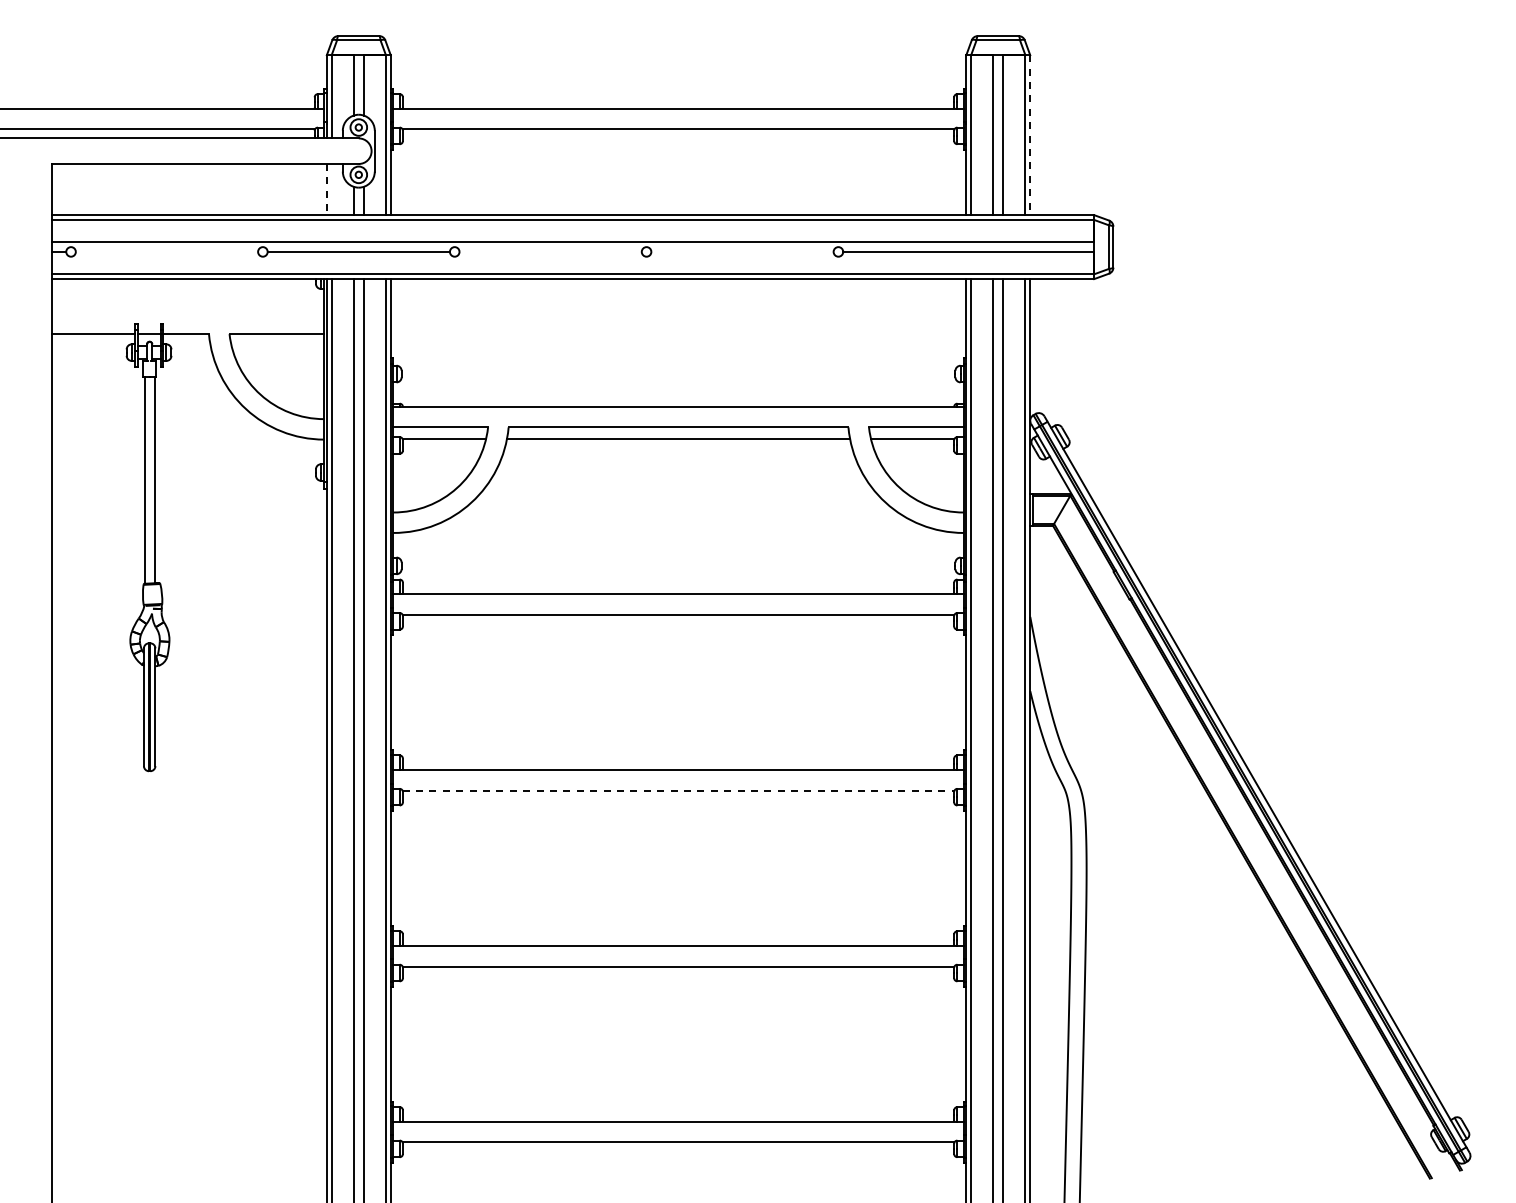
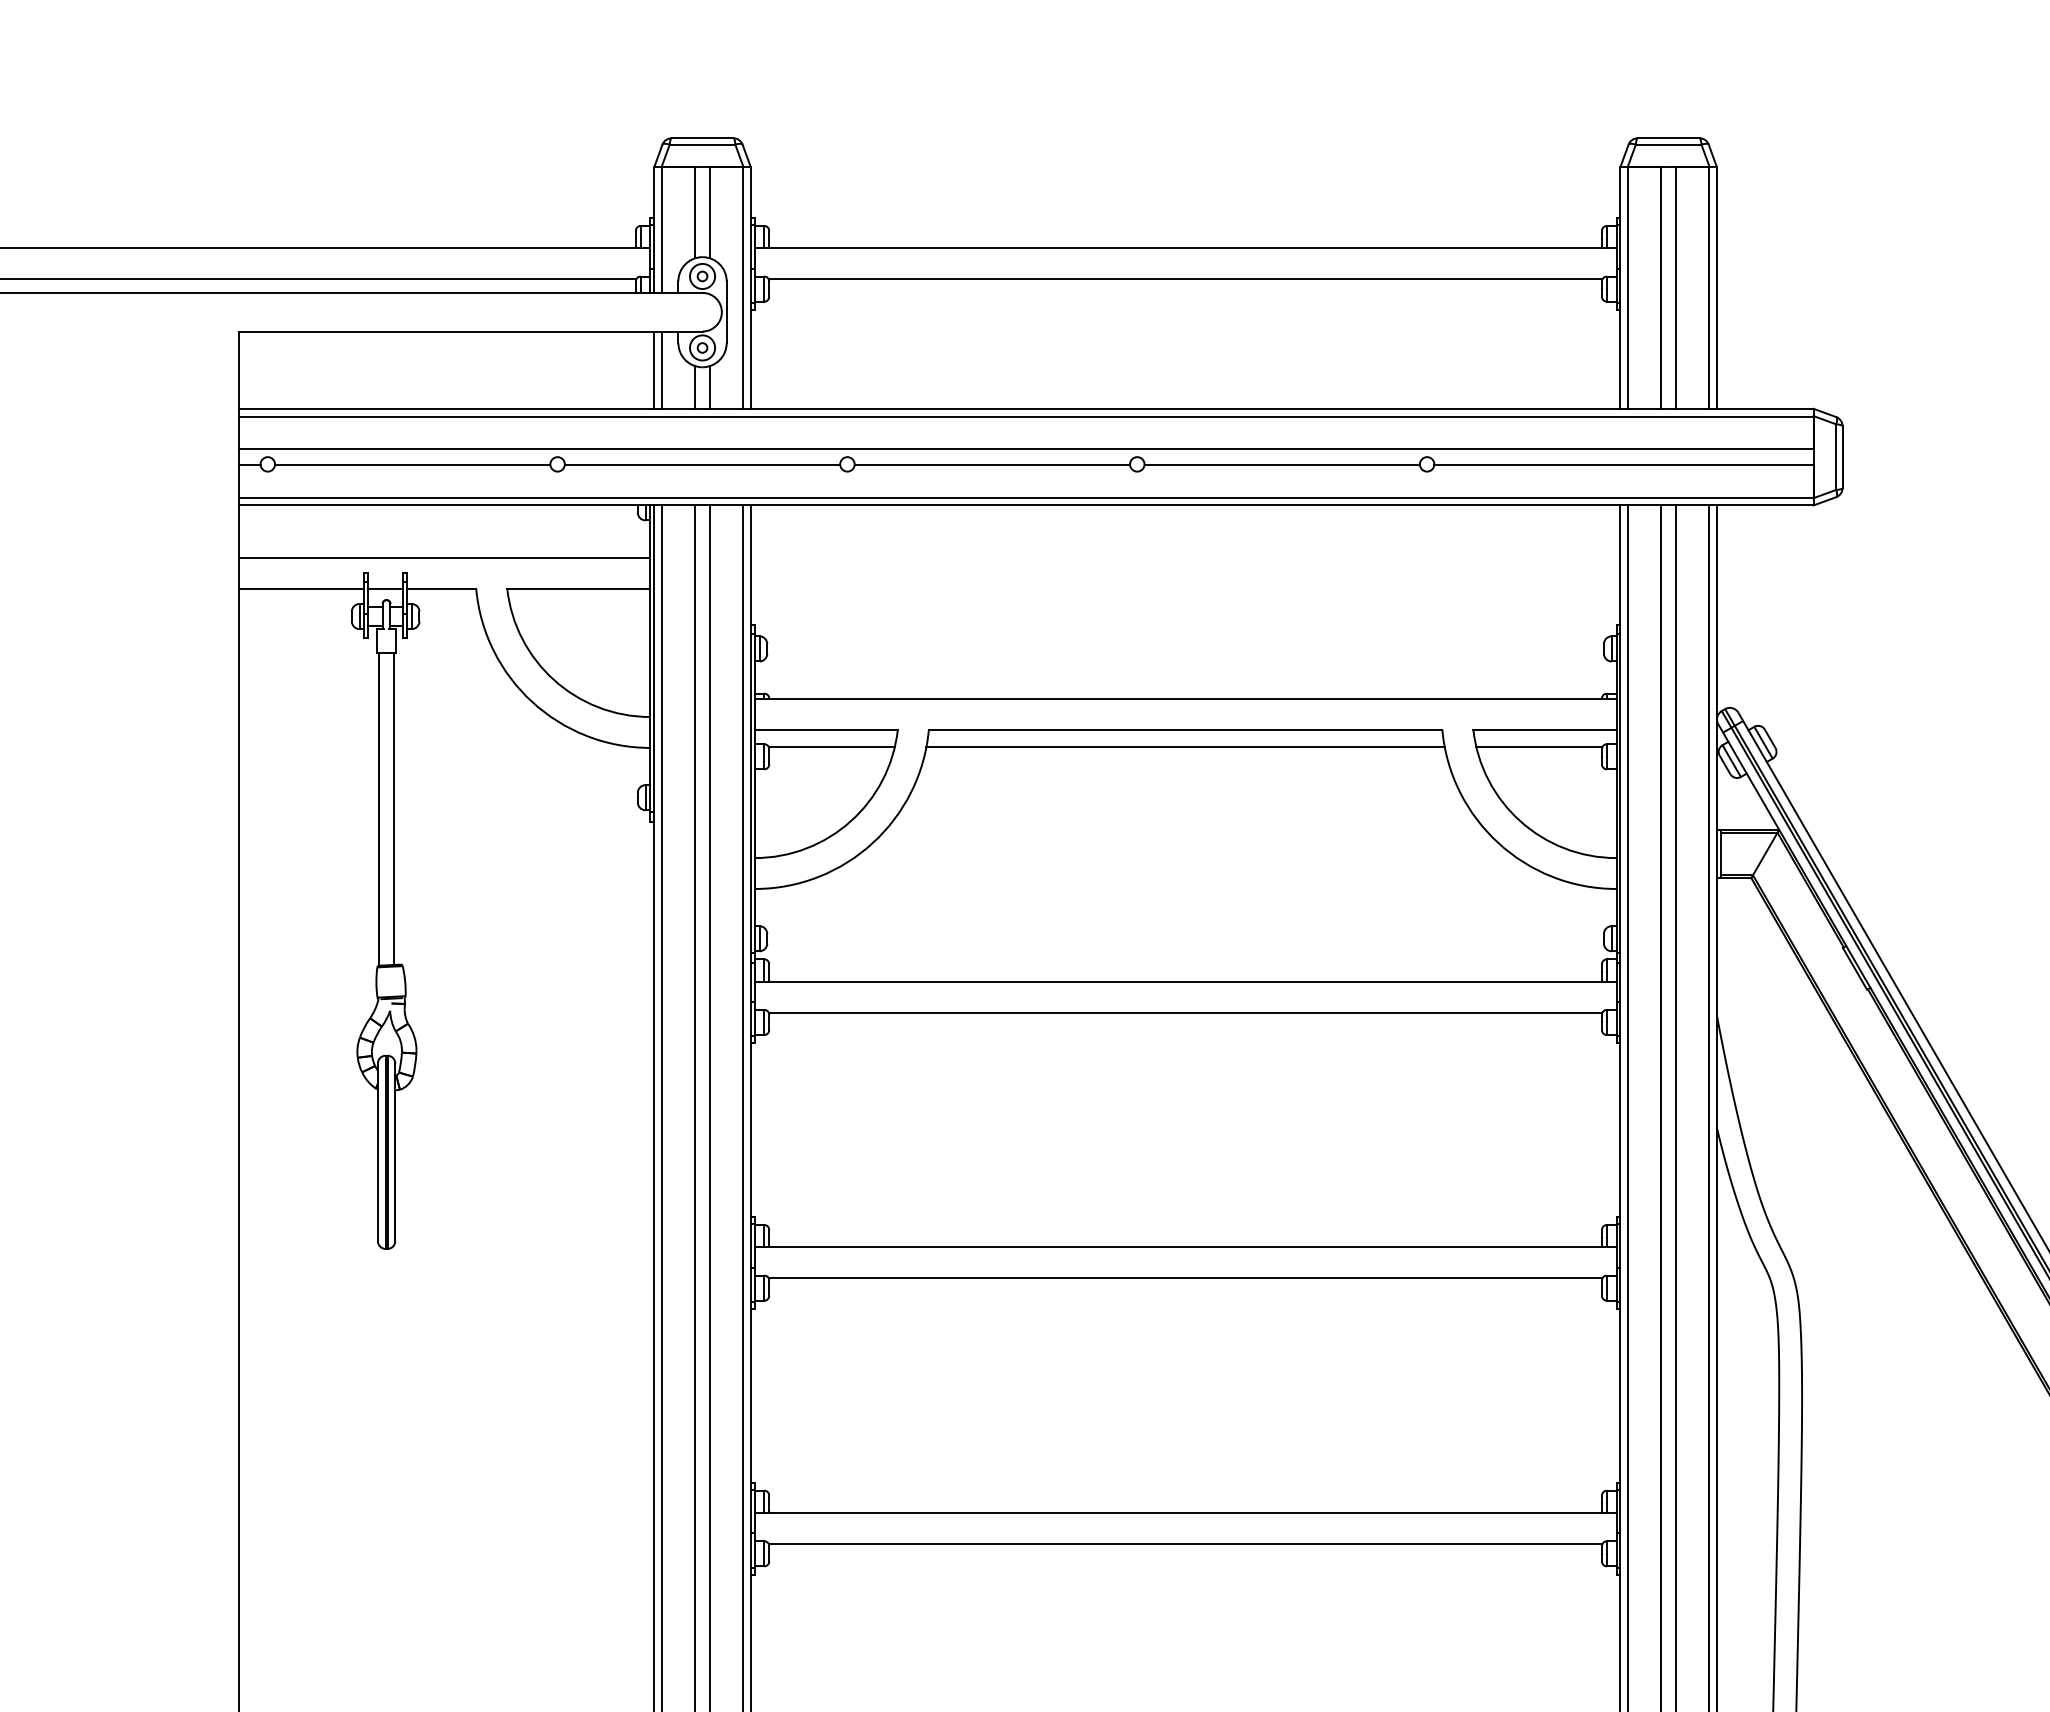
line: (1030, 135) -> (1717, 288), dashed -> solid
line: (326, 189) -> (653, 370), dashed -> solid
line: (331, 189) -> (661, 370), added
line: (166, 252) -> (411, 465), added
line: (550, 252) -> (992, 465), added
line: (742, 252) -> (1282, 465), added
line: (187, 313) -> (443, 557), added
line: (678, 790) -> (1185, 1278), dashed -> solid

